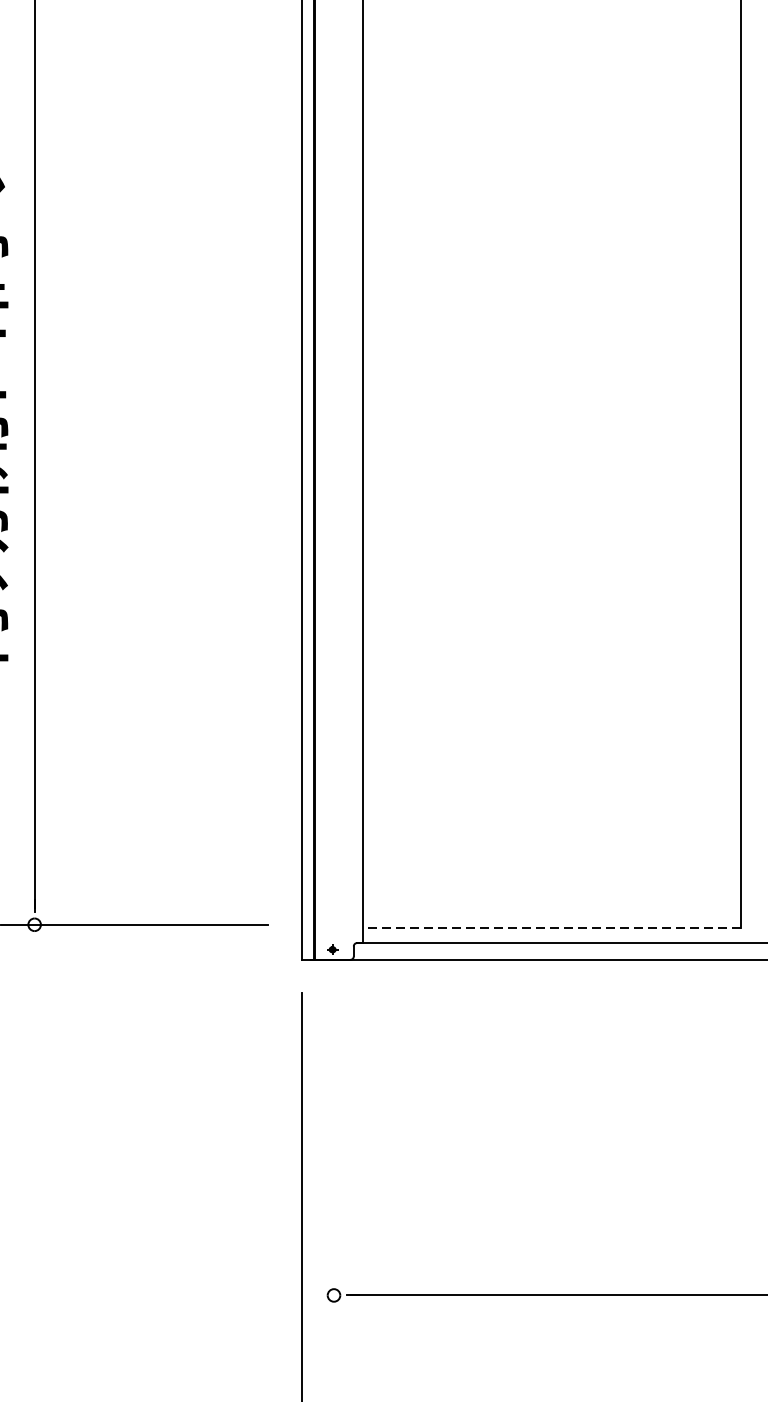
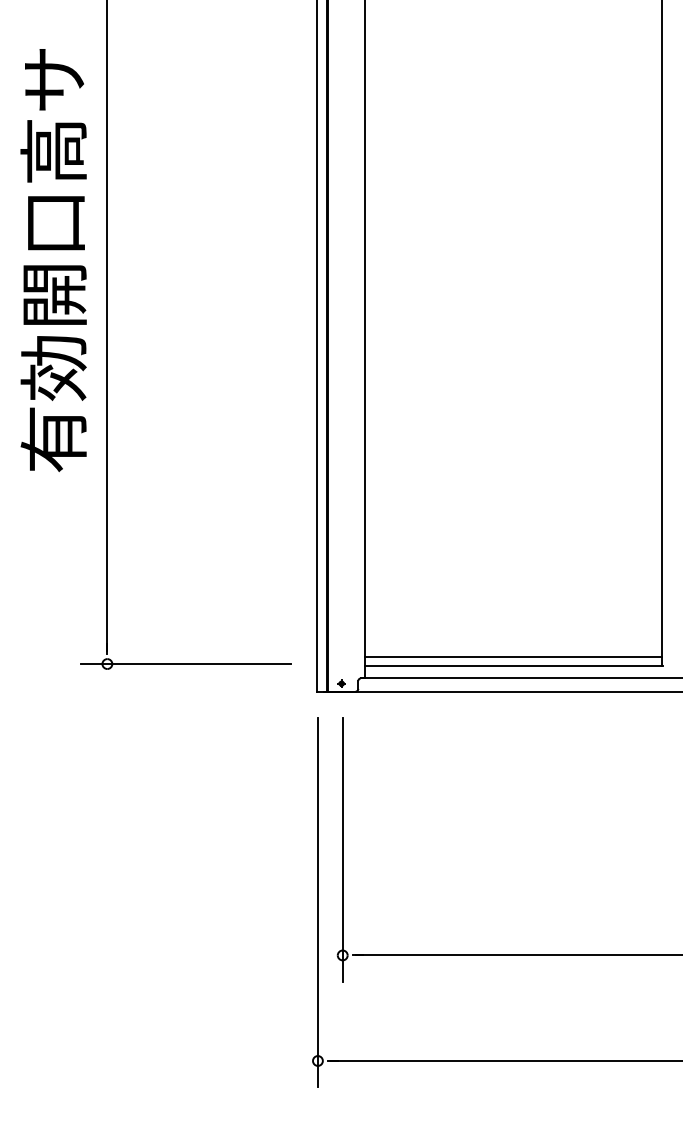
line: (551, 916) -> (513, 657), added
line: (551, 927) -> (513, 666), dashed -> solid
line: (333, 1160) -> (342, 849), added

